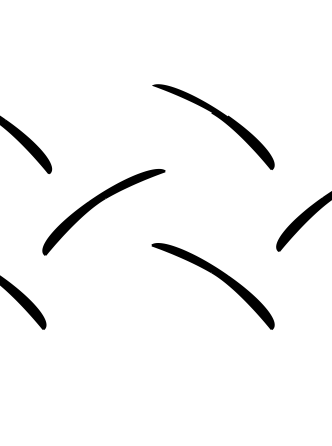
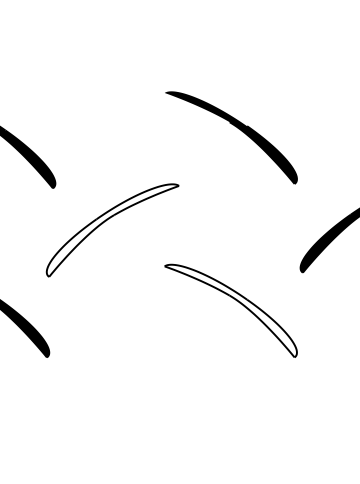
fill: (104, 212) -> (113, 230), removed
fill: (212, 286) -> (230, 310), removed

